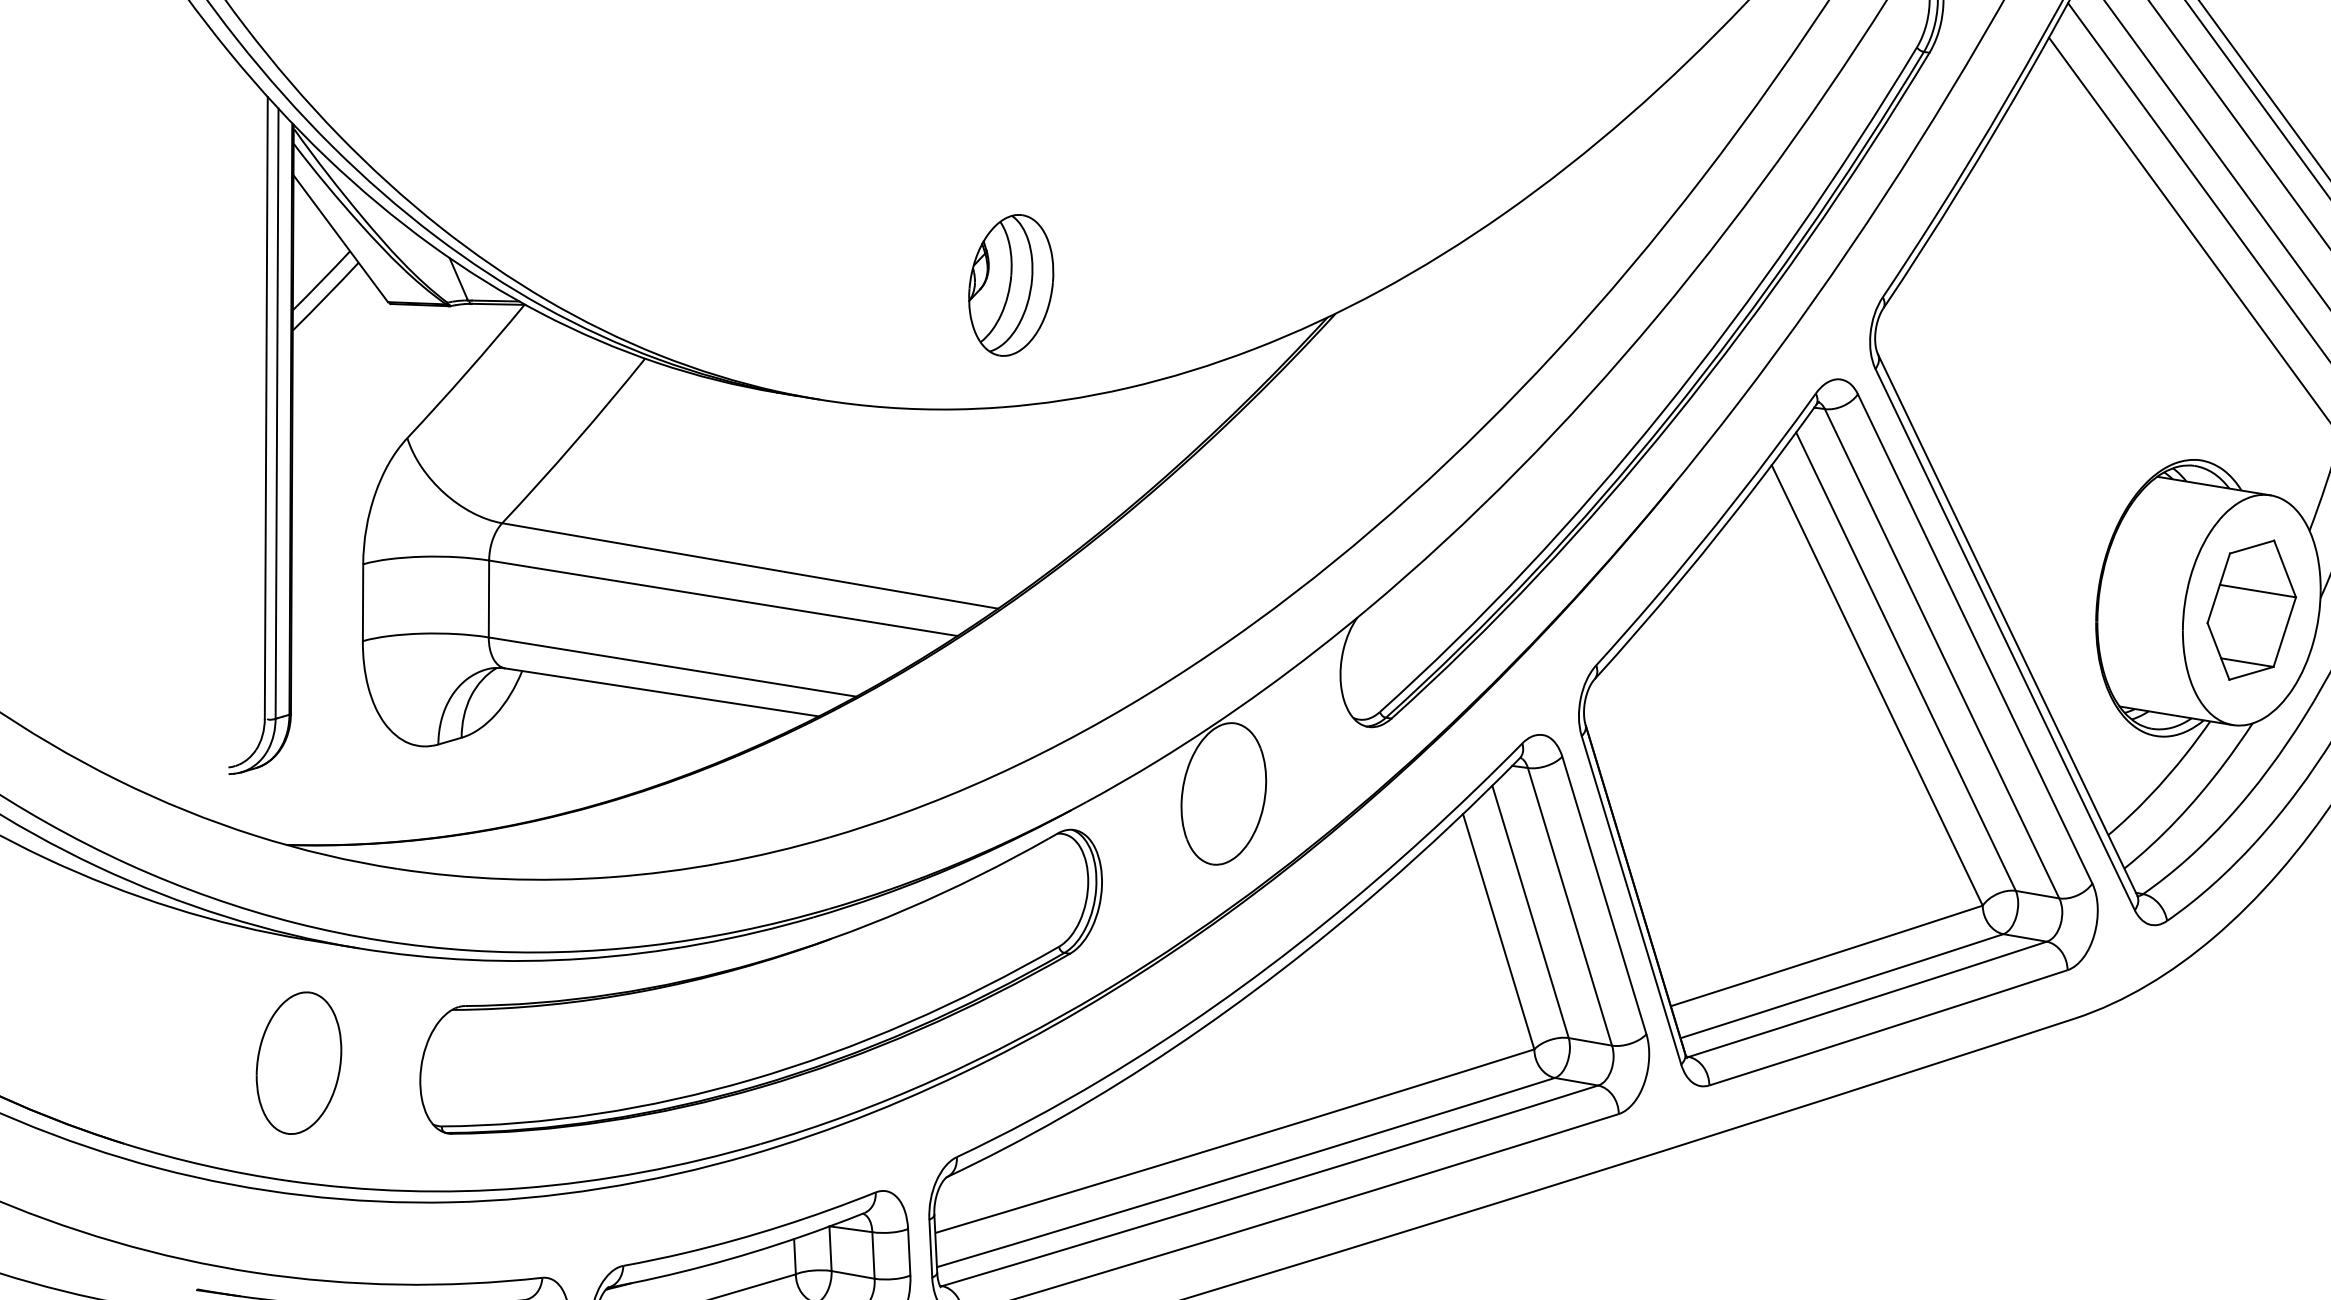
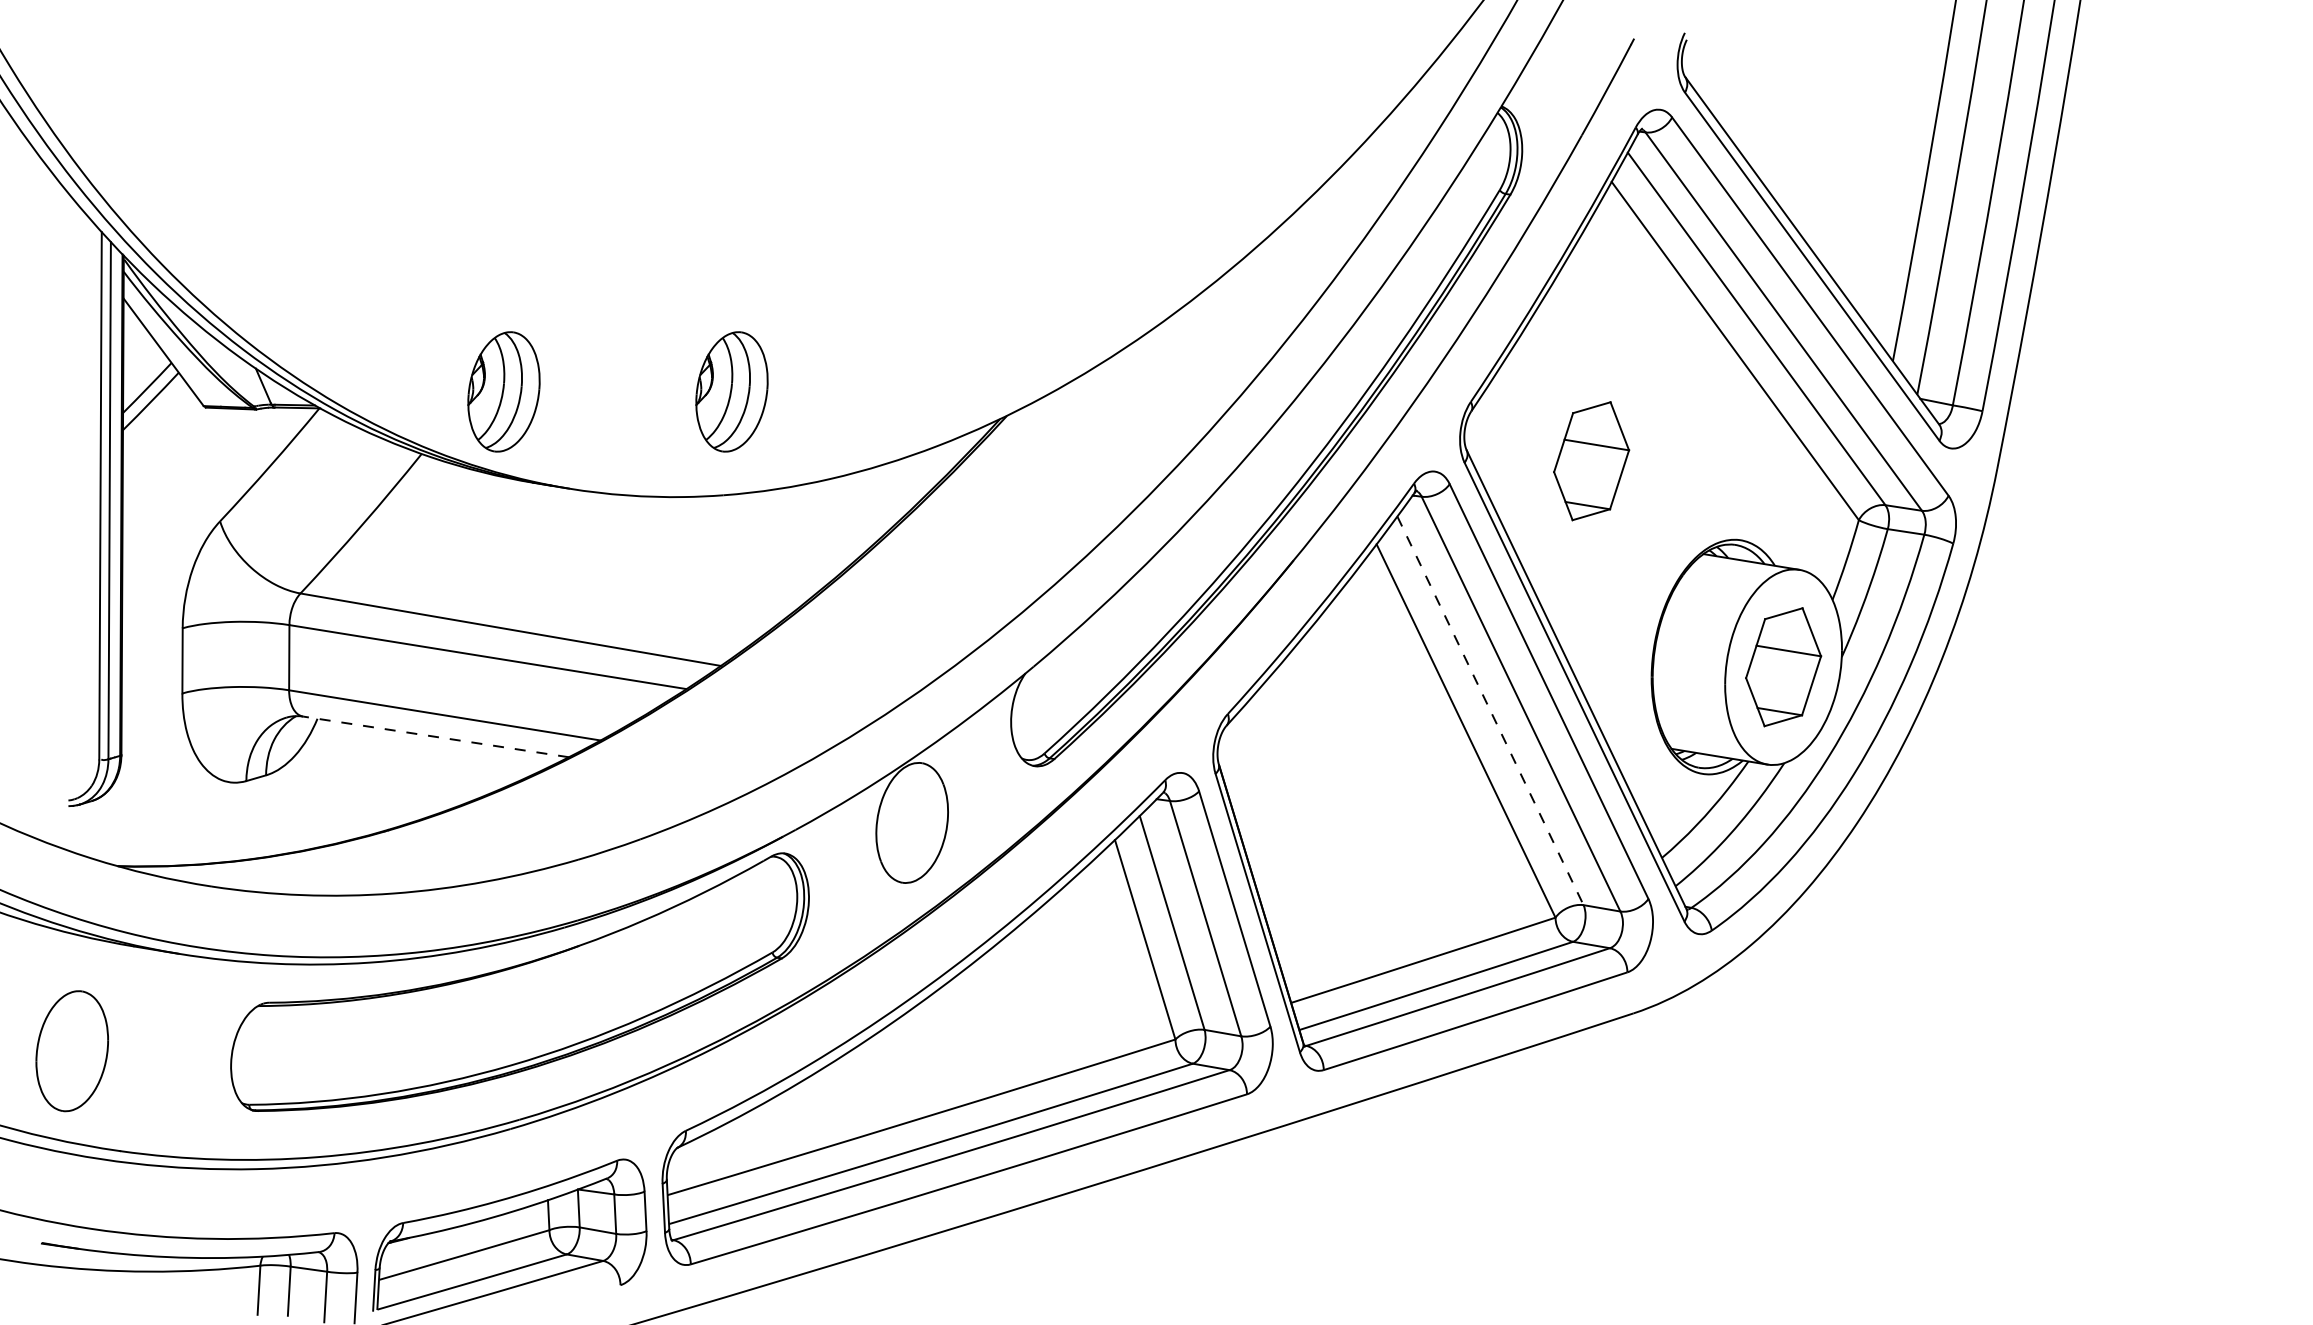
part: (741, 284) -> (503, 391), added
part: (2025, 367) -> (1591, 461), added
line: (1906, 662) -> (1490, 711), solid -> dashed
line: (661, 691) -> (435, 736), solid -> dashed
part: (298, 1063) -> (71, 1051), moved

